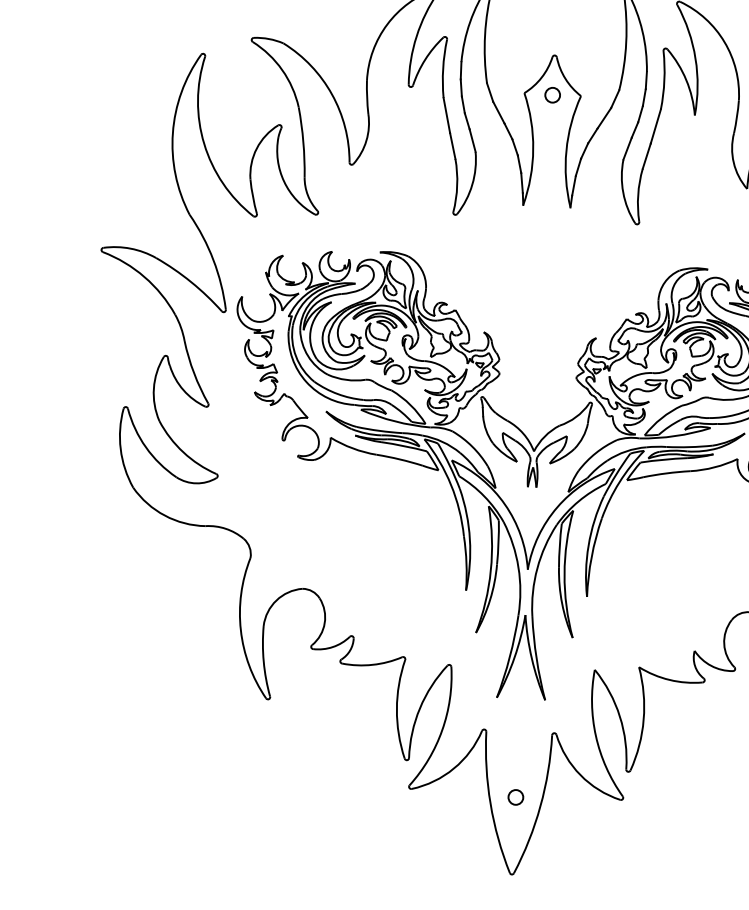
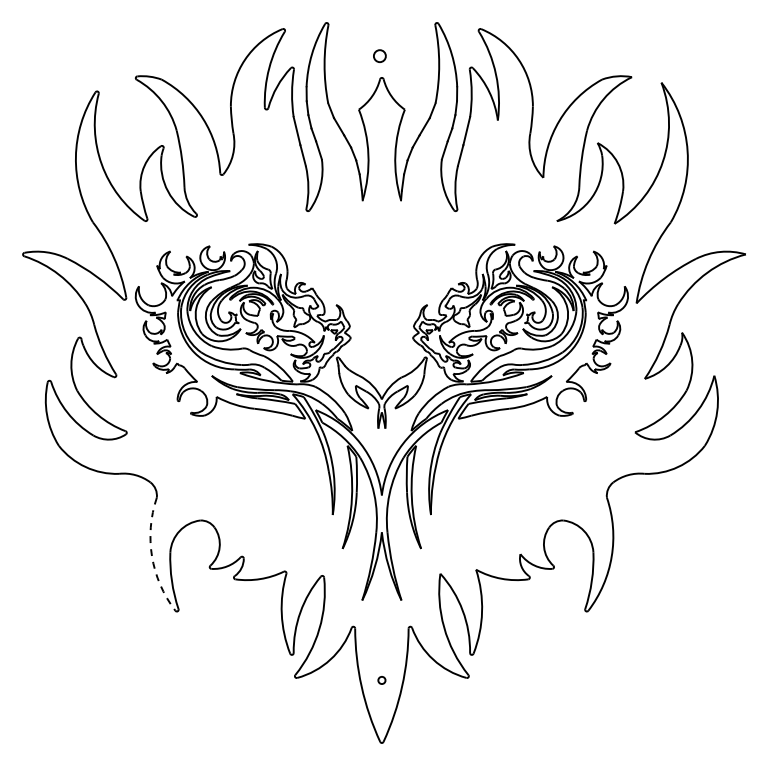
circle: (552, 94) -> (379, 55), moved
arc: (241, 630) -> (152, 556), solid -> dashed
circle: (515, 797) -> (381, 680), size x0.6

